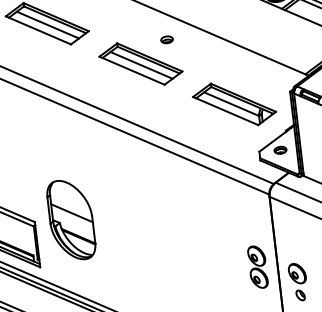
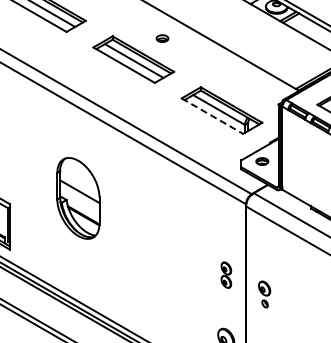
line: (225, 111) -> (212, 116), solid -> dashed
part: (71, 220) -> (78, 198), moved
part: (258, 267) -> (226, 275), size x0.6
part: (298, 282) -> (264, 294), size x0.7

